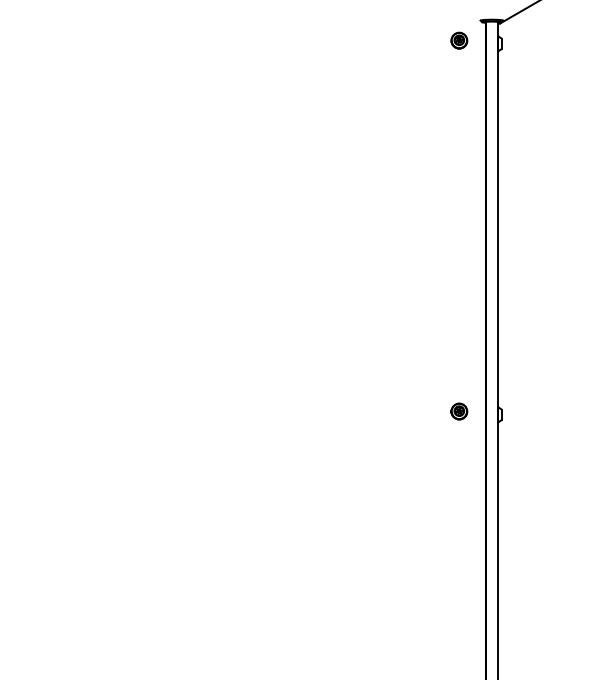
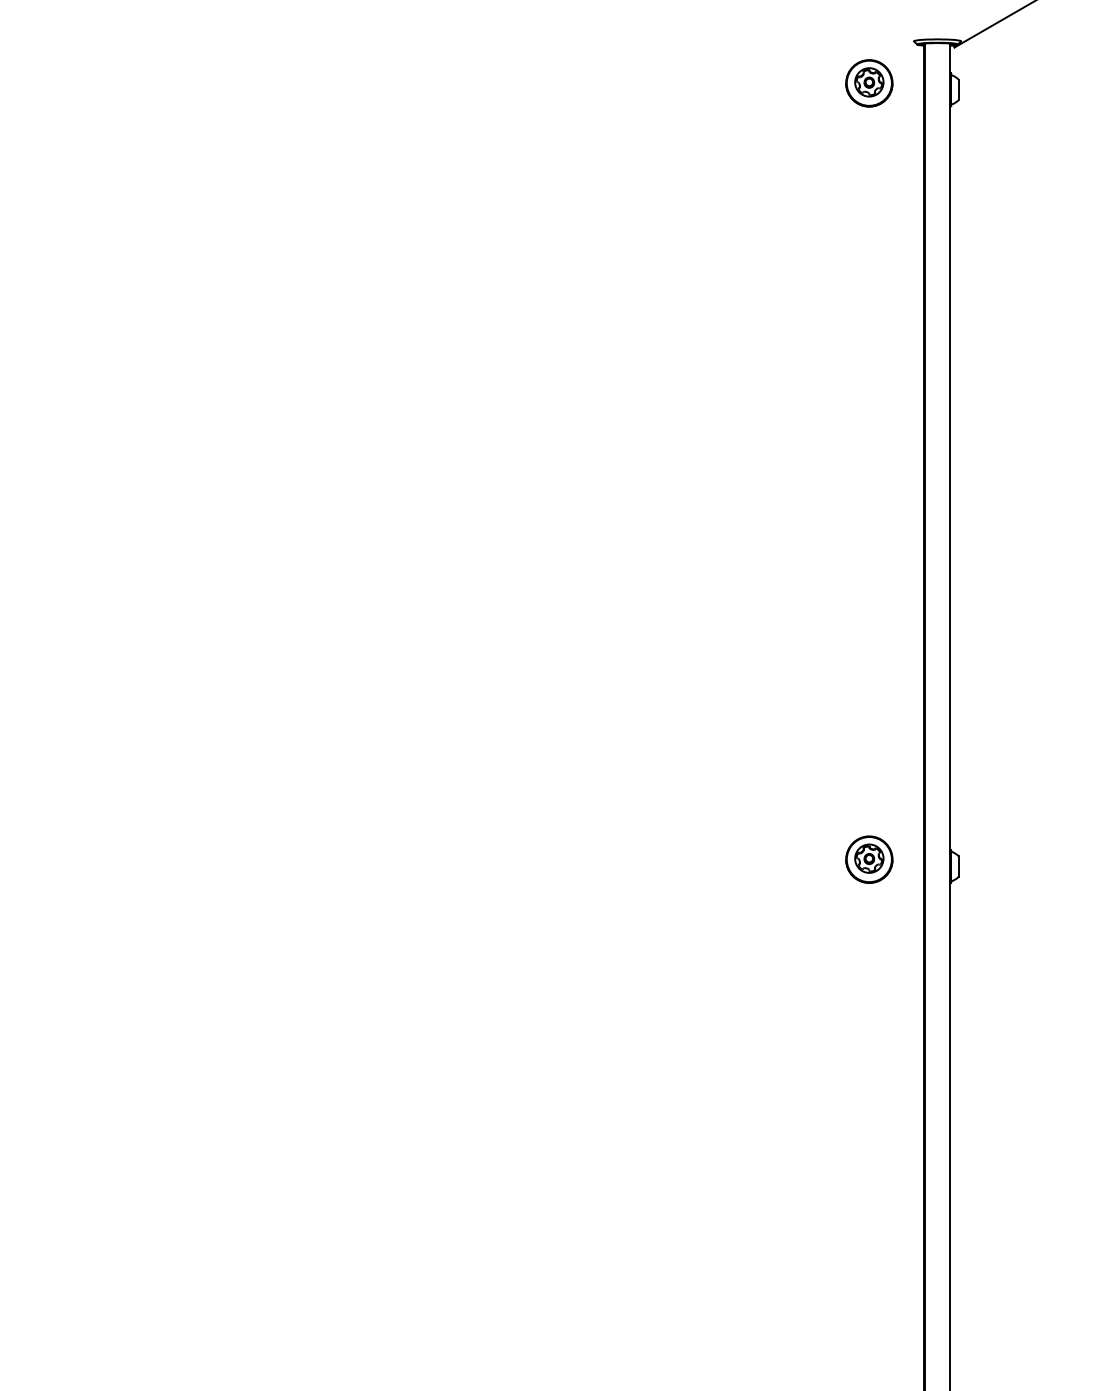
part: (459, 40) -> (869, 82), size x1.4
part: (459, 411) -> (869, 859), size x1.4

